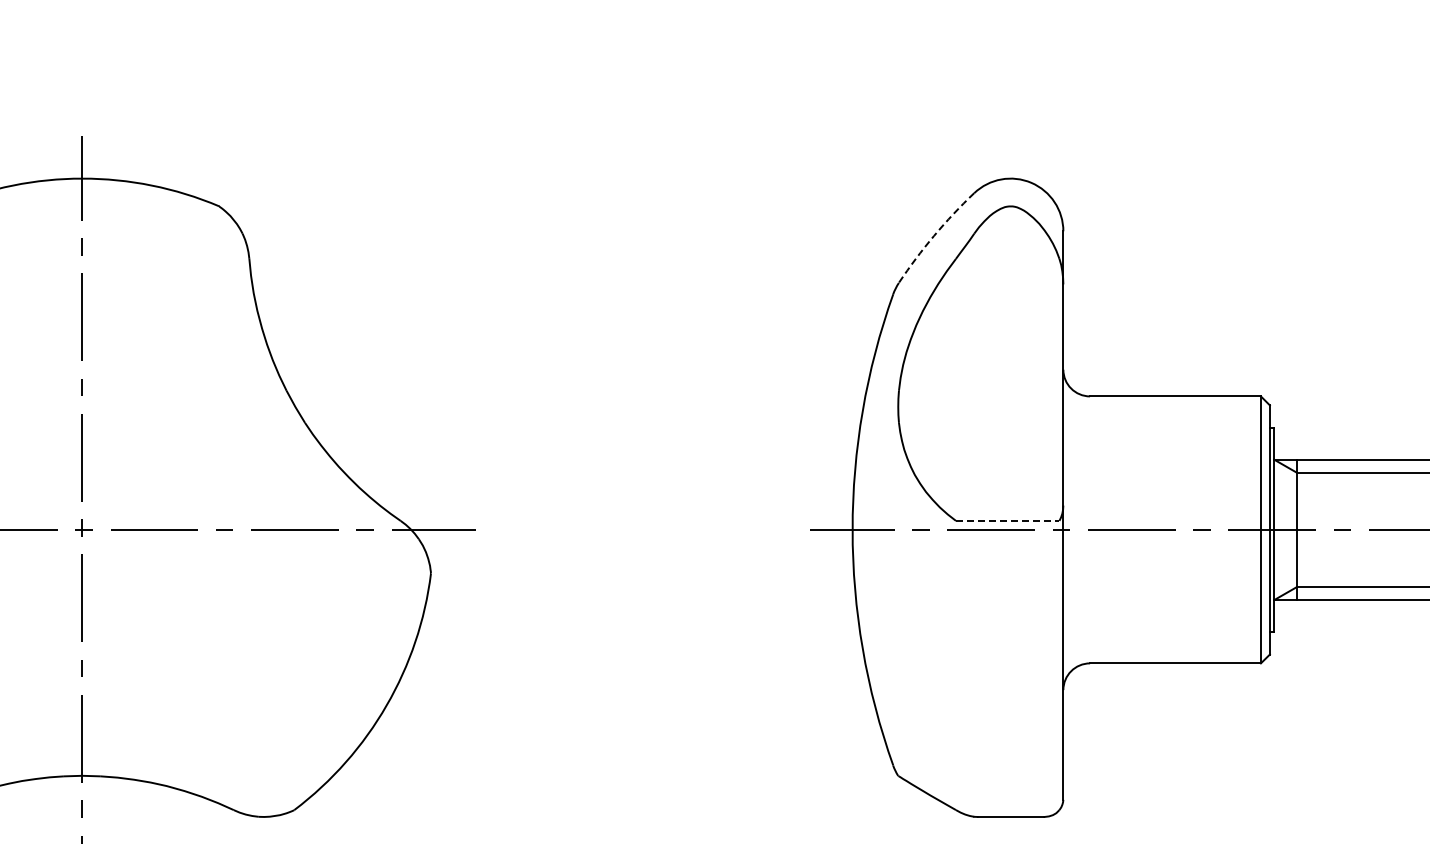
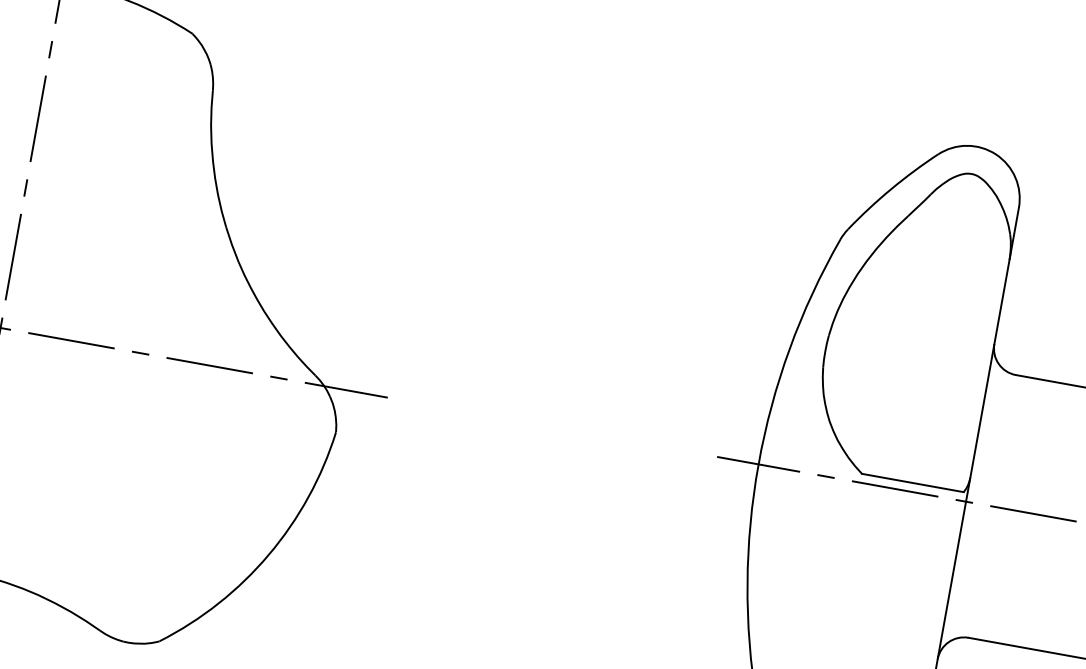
arc: (934, 235) -> (891, 189), dashed -> solid
line: (1007, 520) -> (912, 482), dashed -> solid

